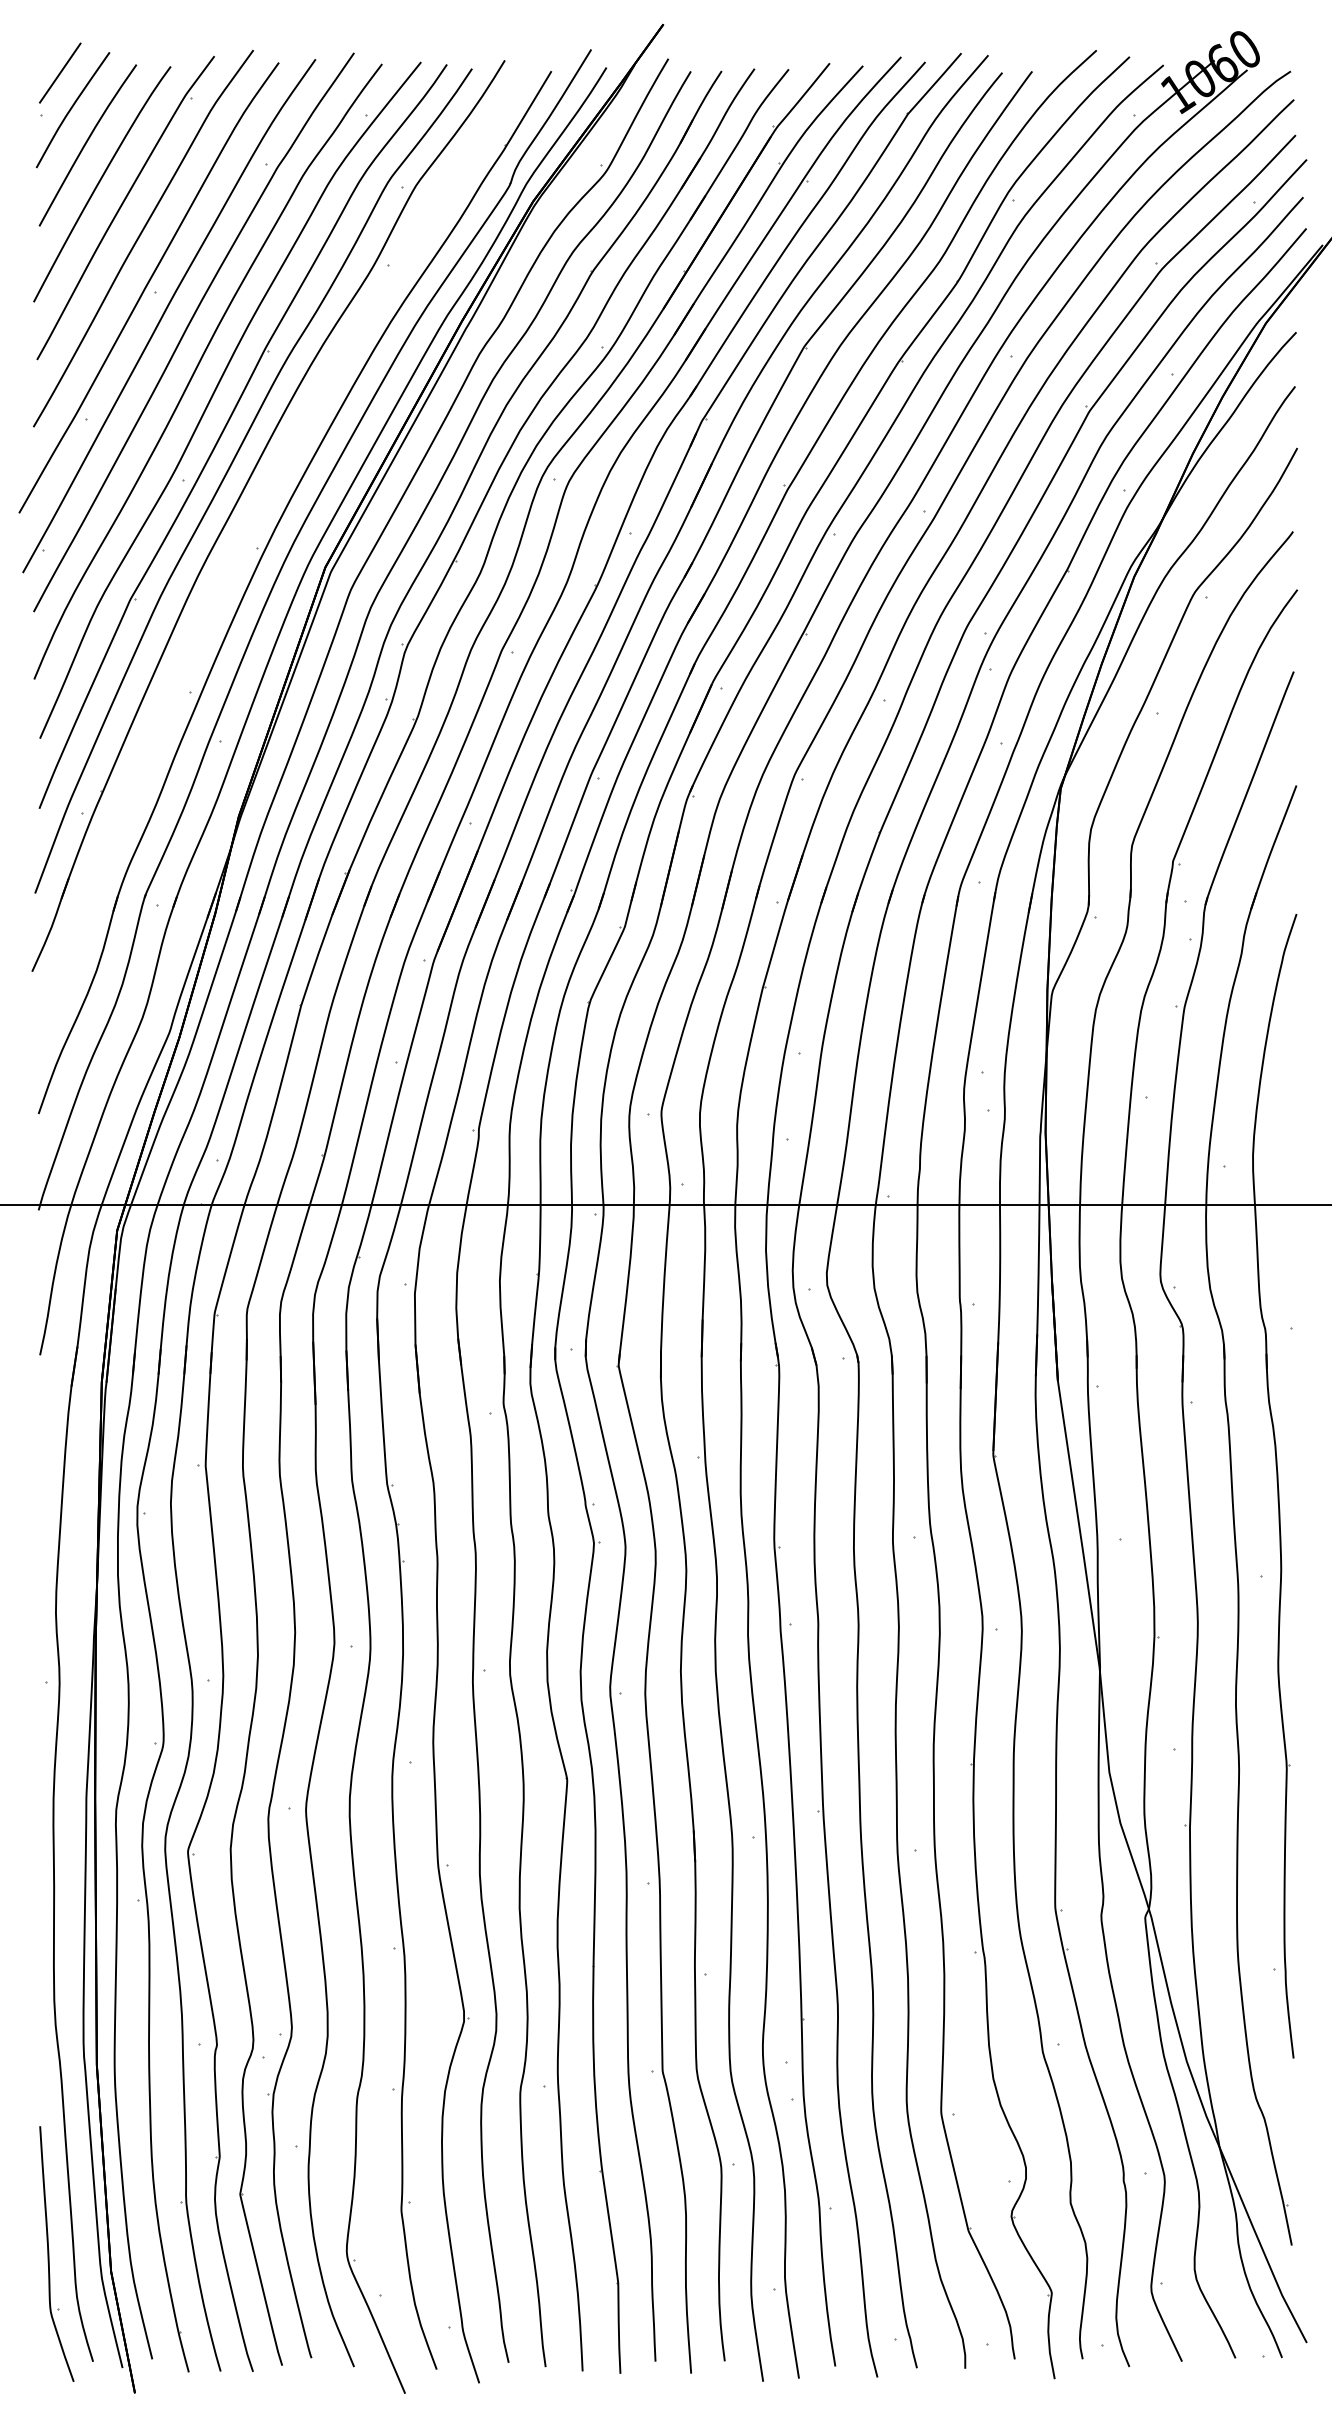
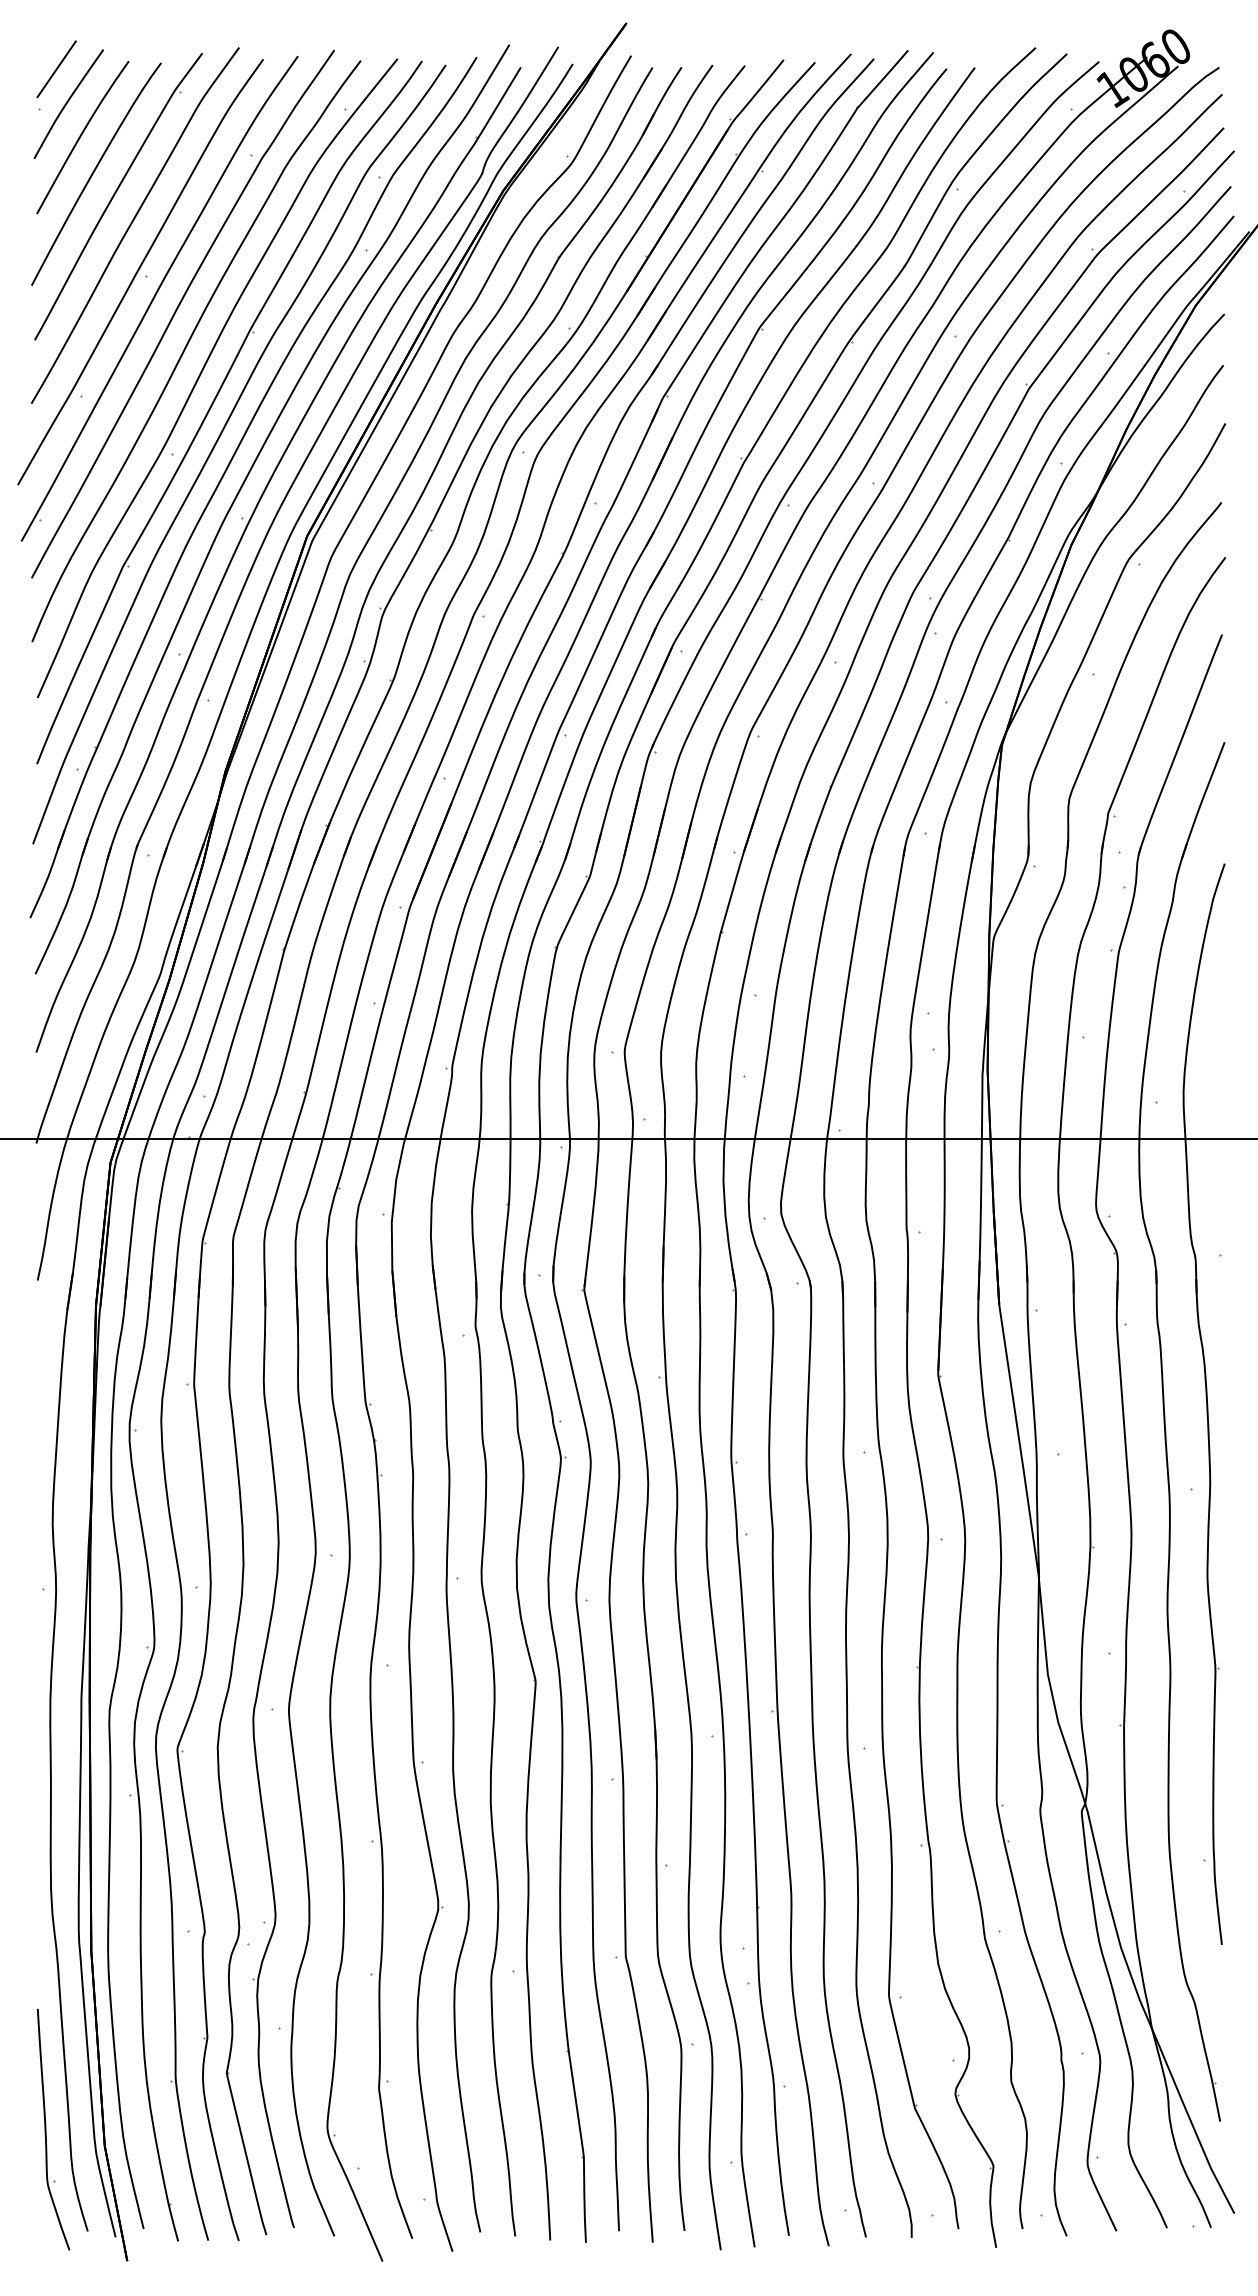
part: (253, 522) -> (239, 493), added

